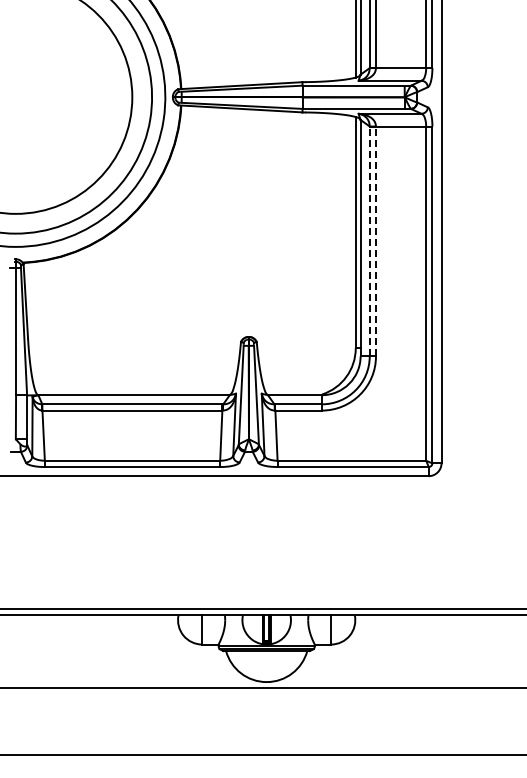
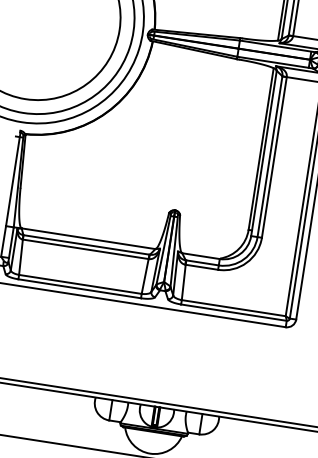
line: (369, 241) -> (269, 156), dashed -> solid
line: (375, 241) -> (274, 157), dashed -> solid

